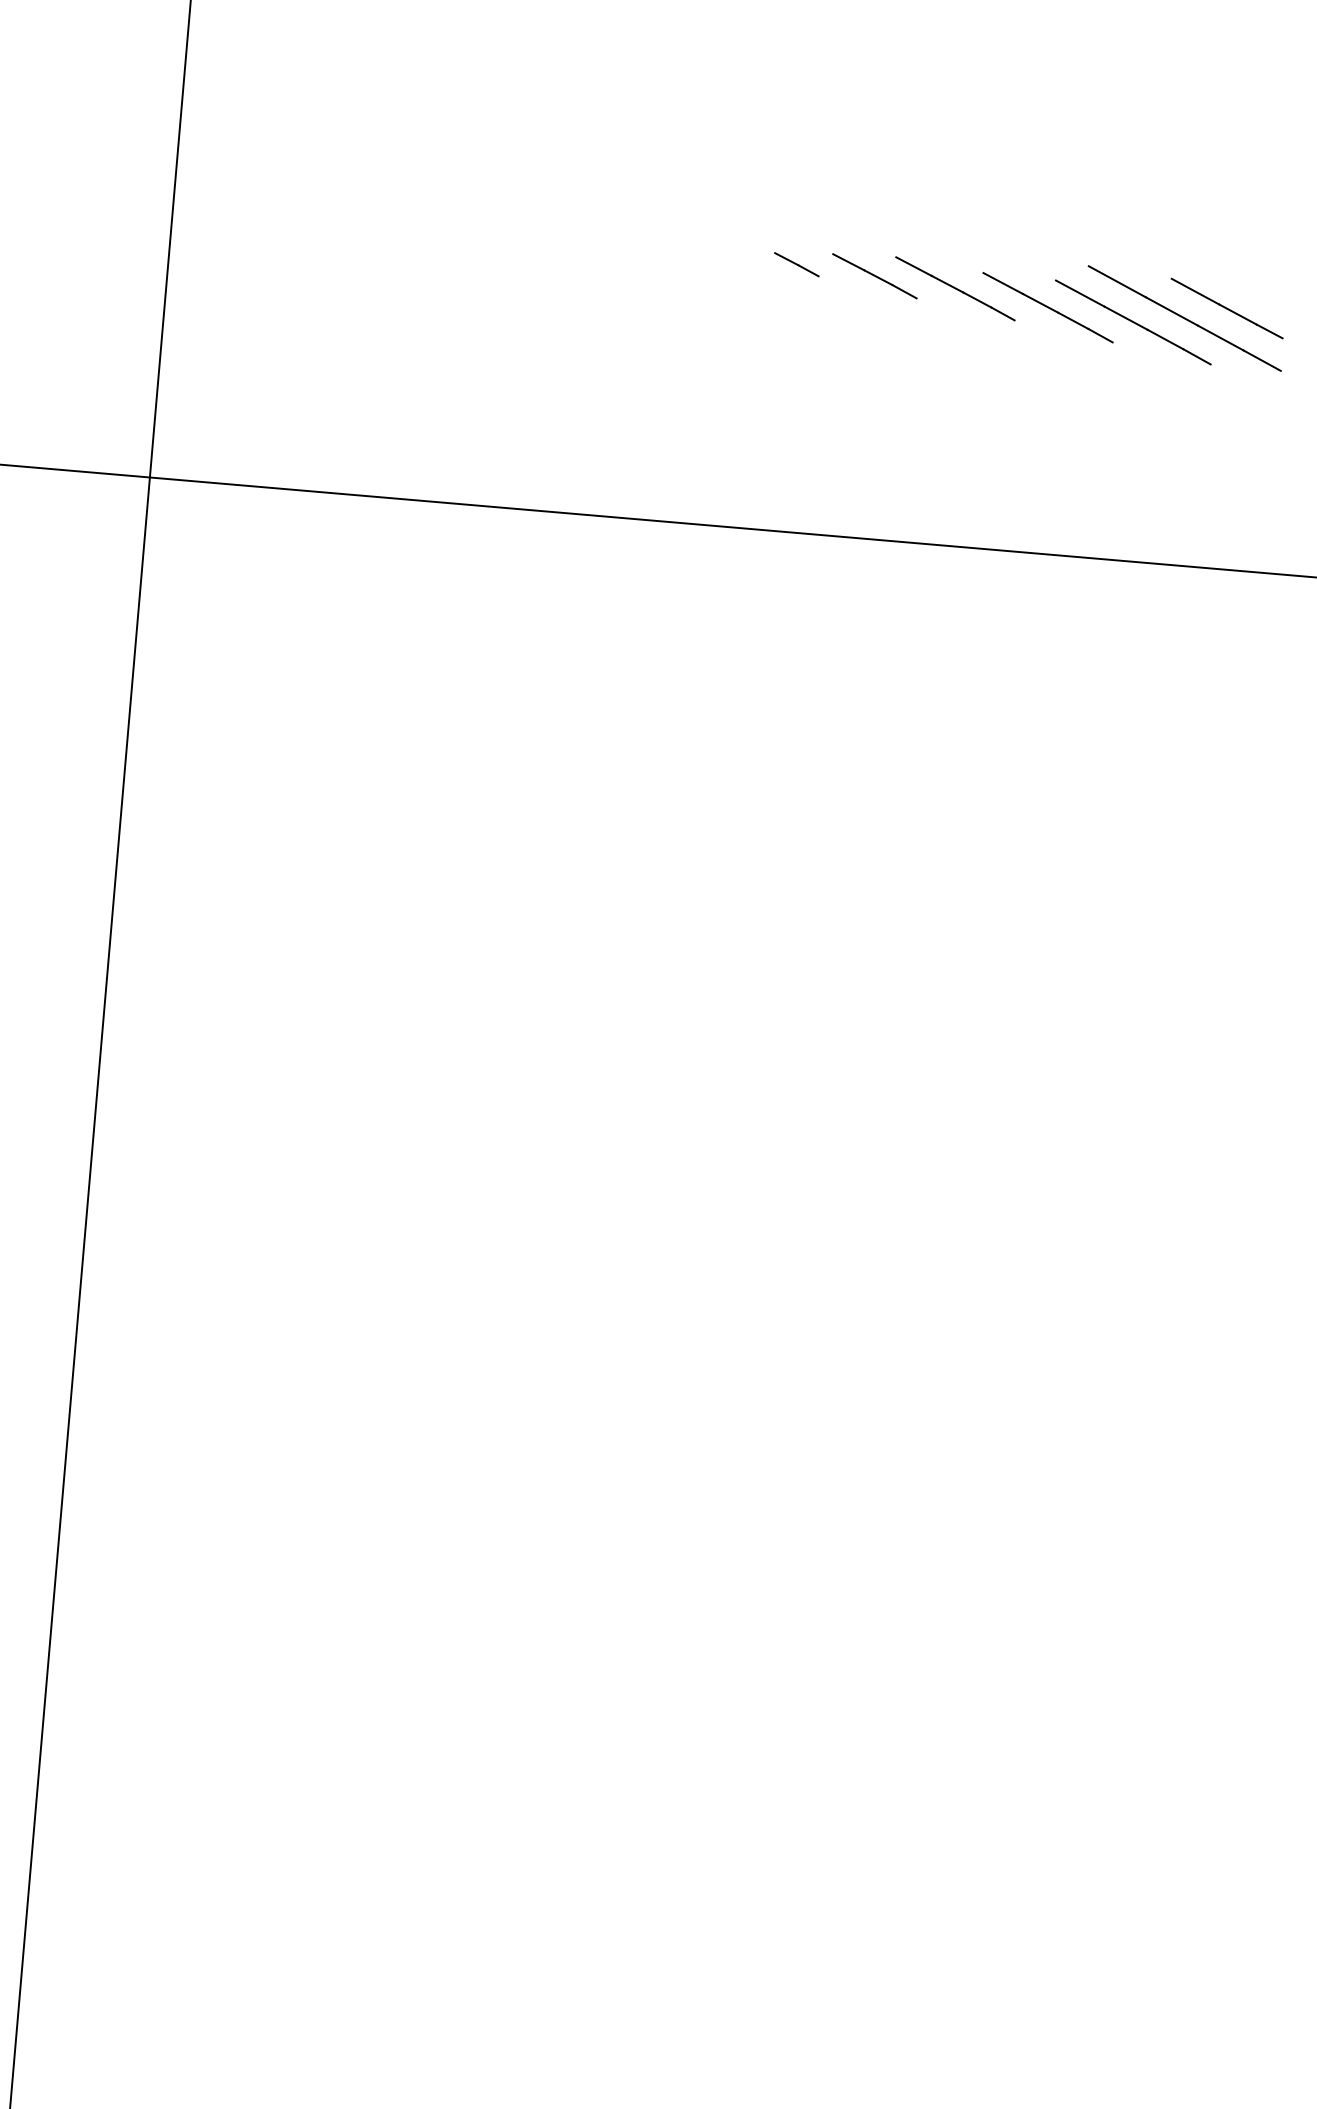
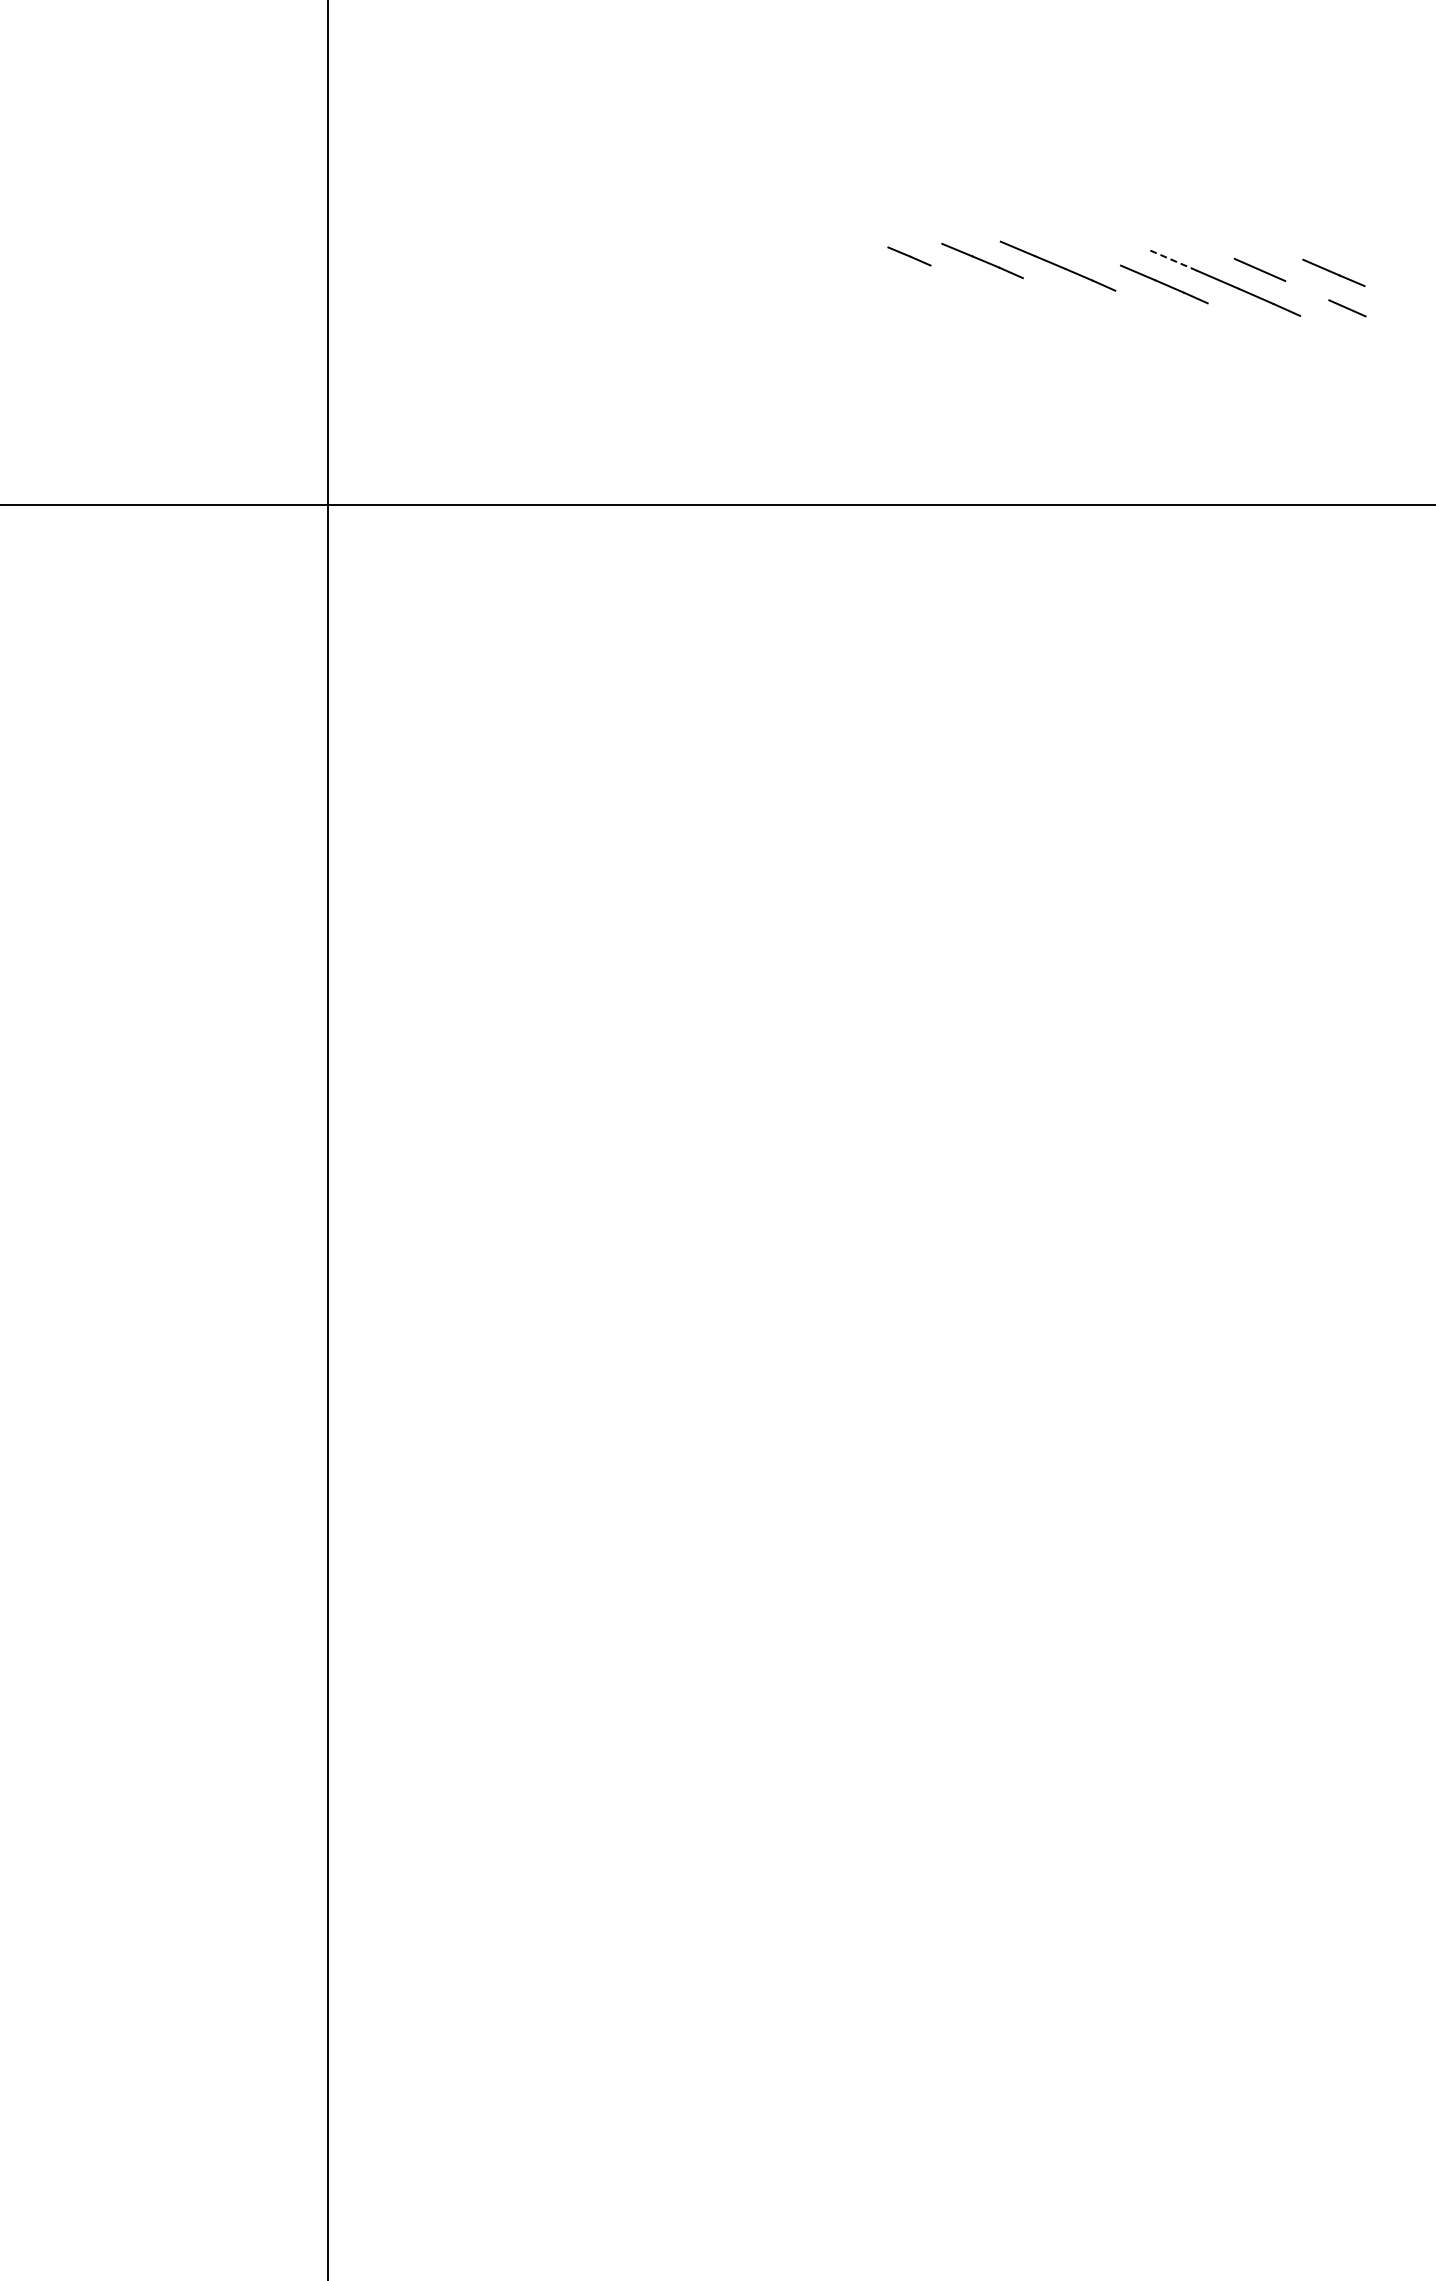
line: (1116, 281) -> (1206, 246), removed
line: (1002, 283) -> (1101, 257), removed
line: (1195, 291) -> (1280, 249), removed
line: (1079, 293) -> (1173, 260), solid -> dashed
line: (1220, 337) -> (1307, 290), removed

